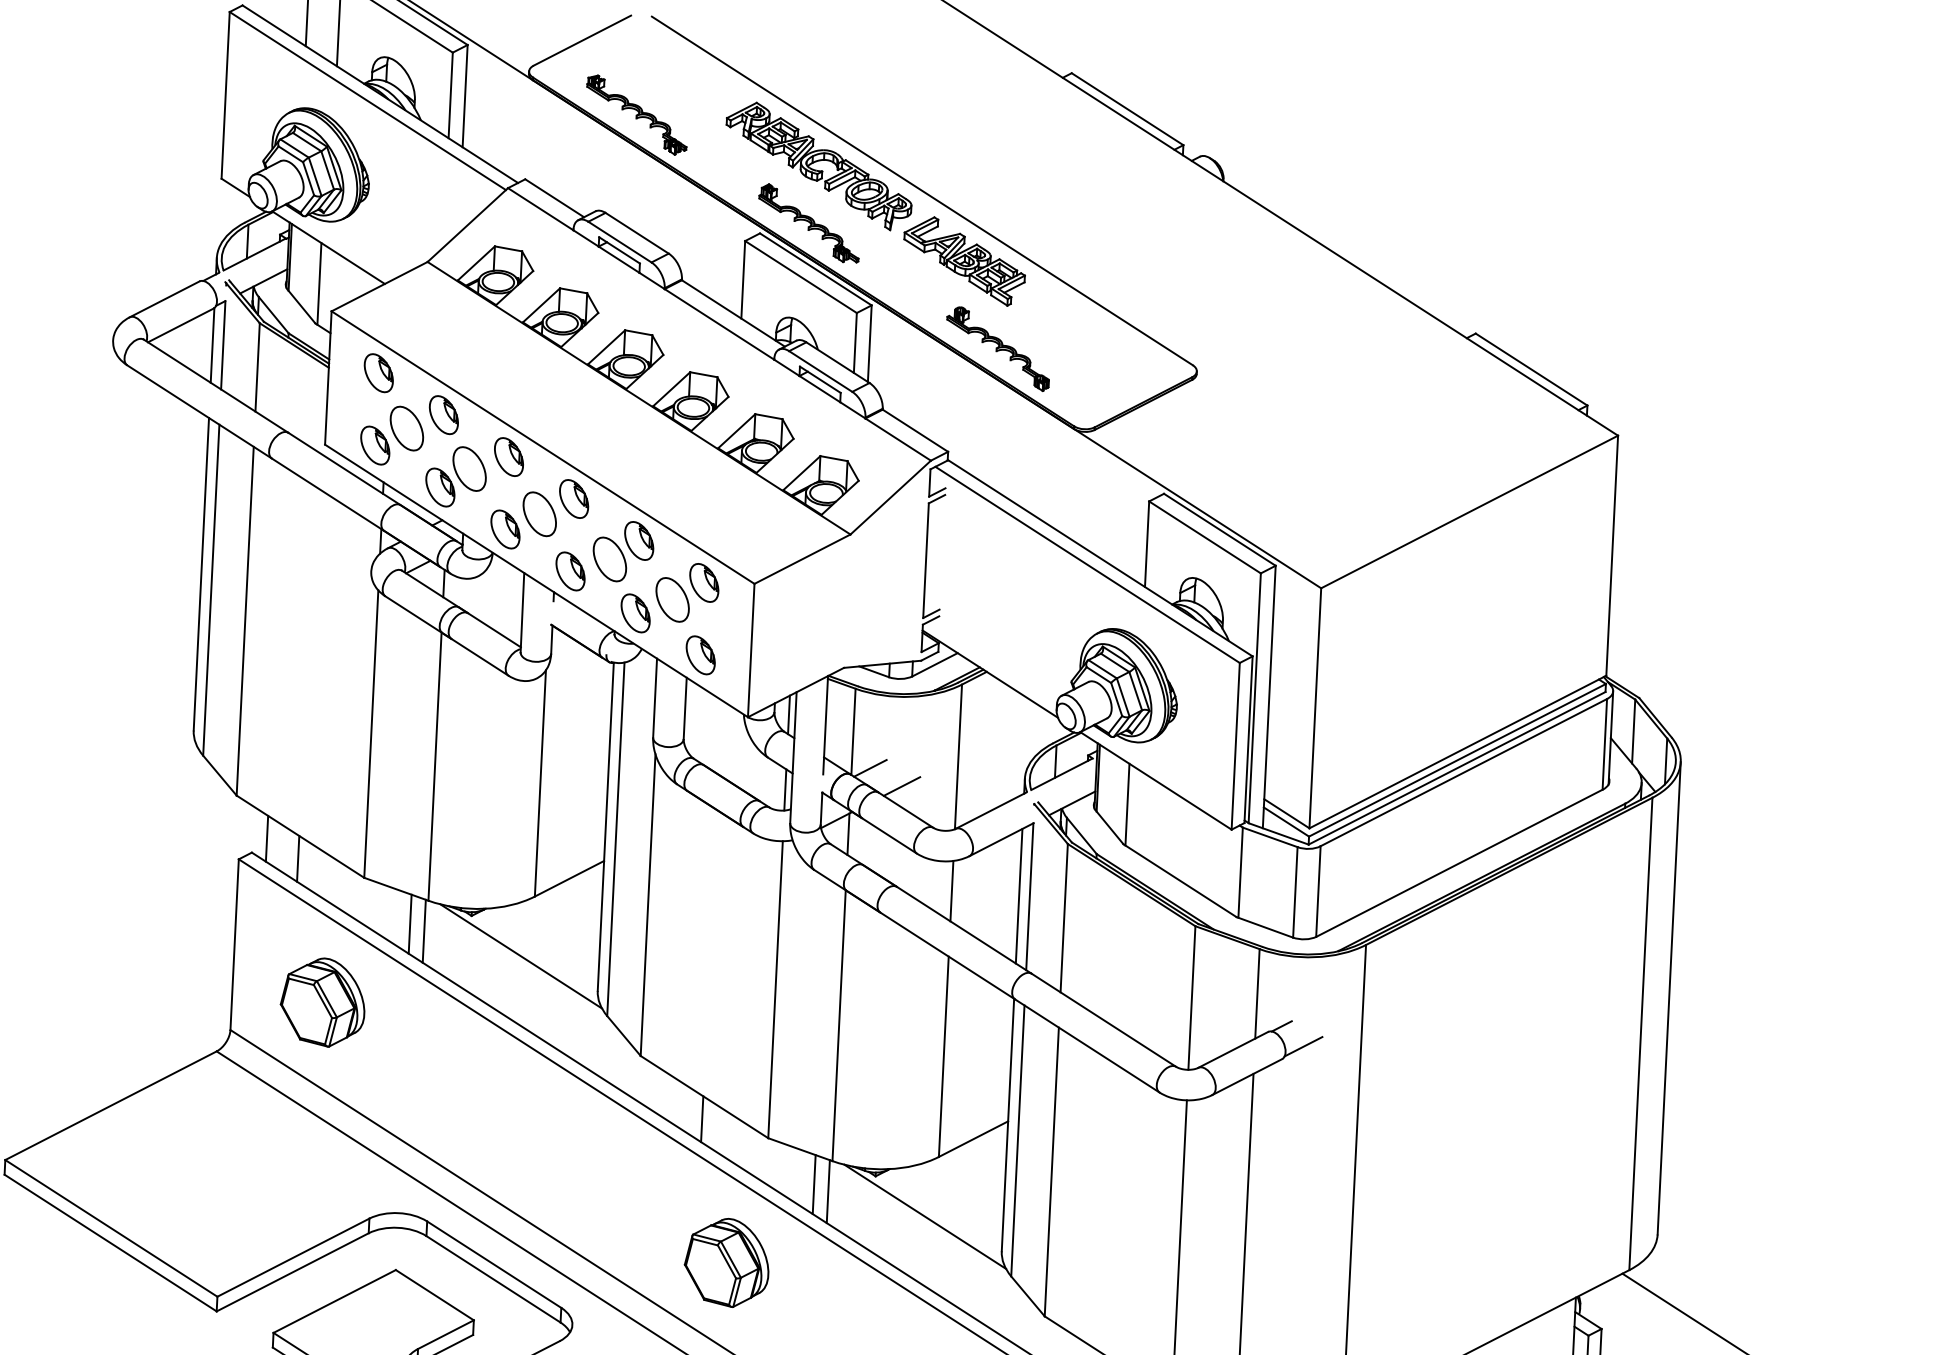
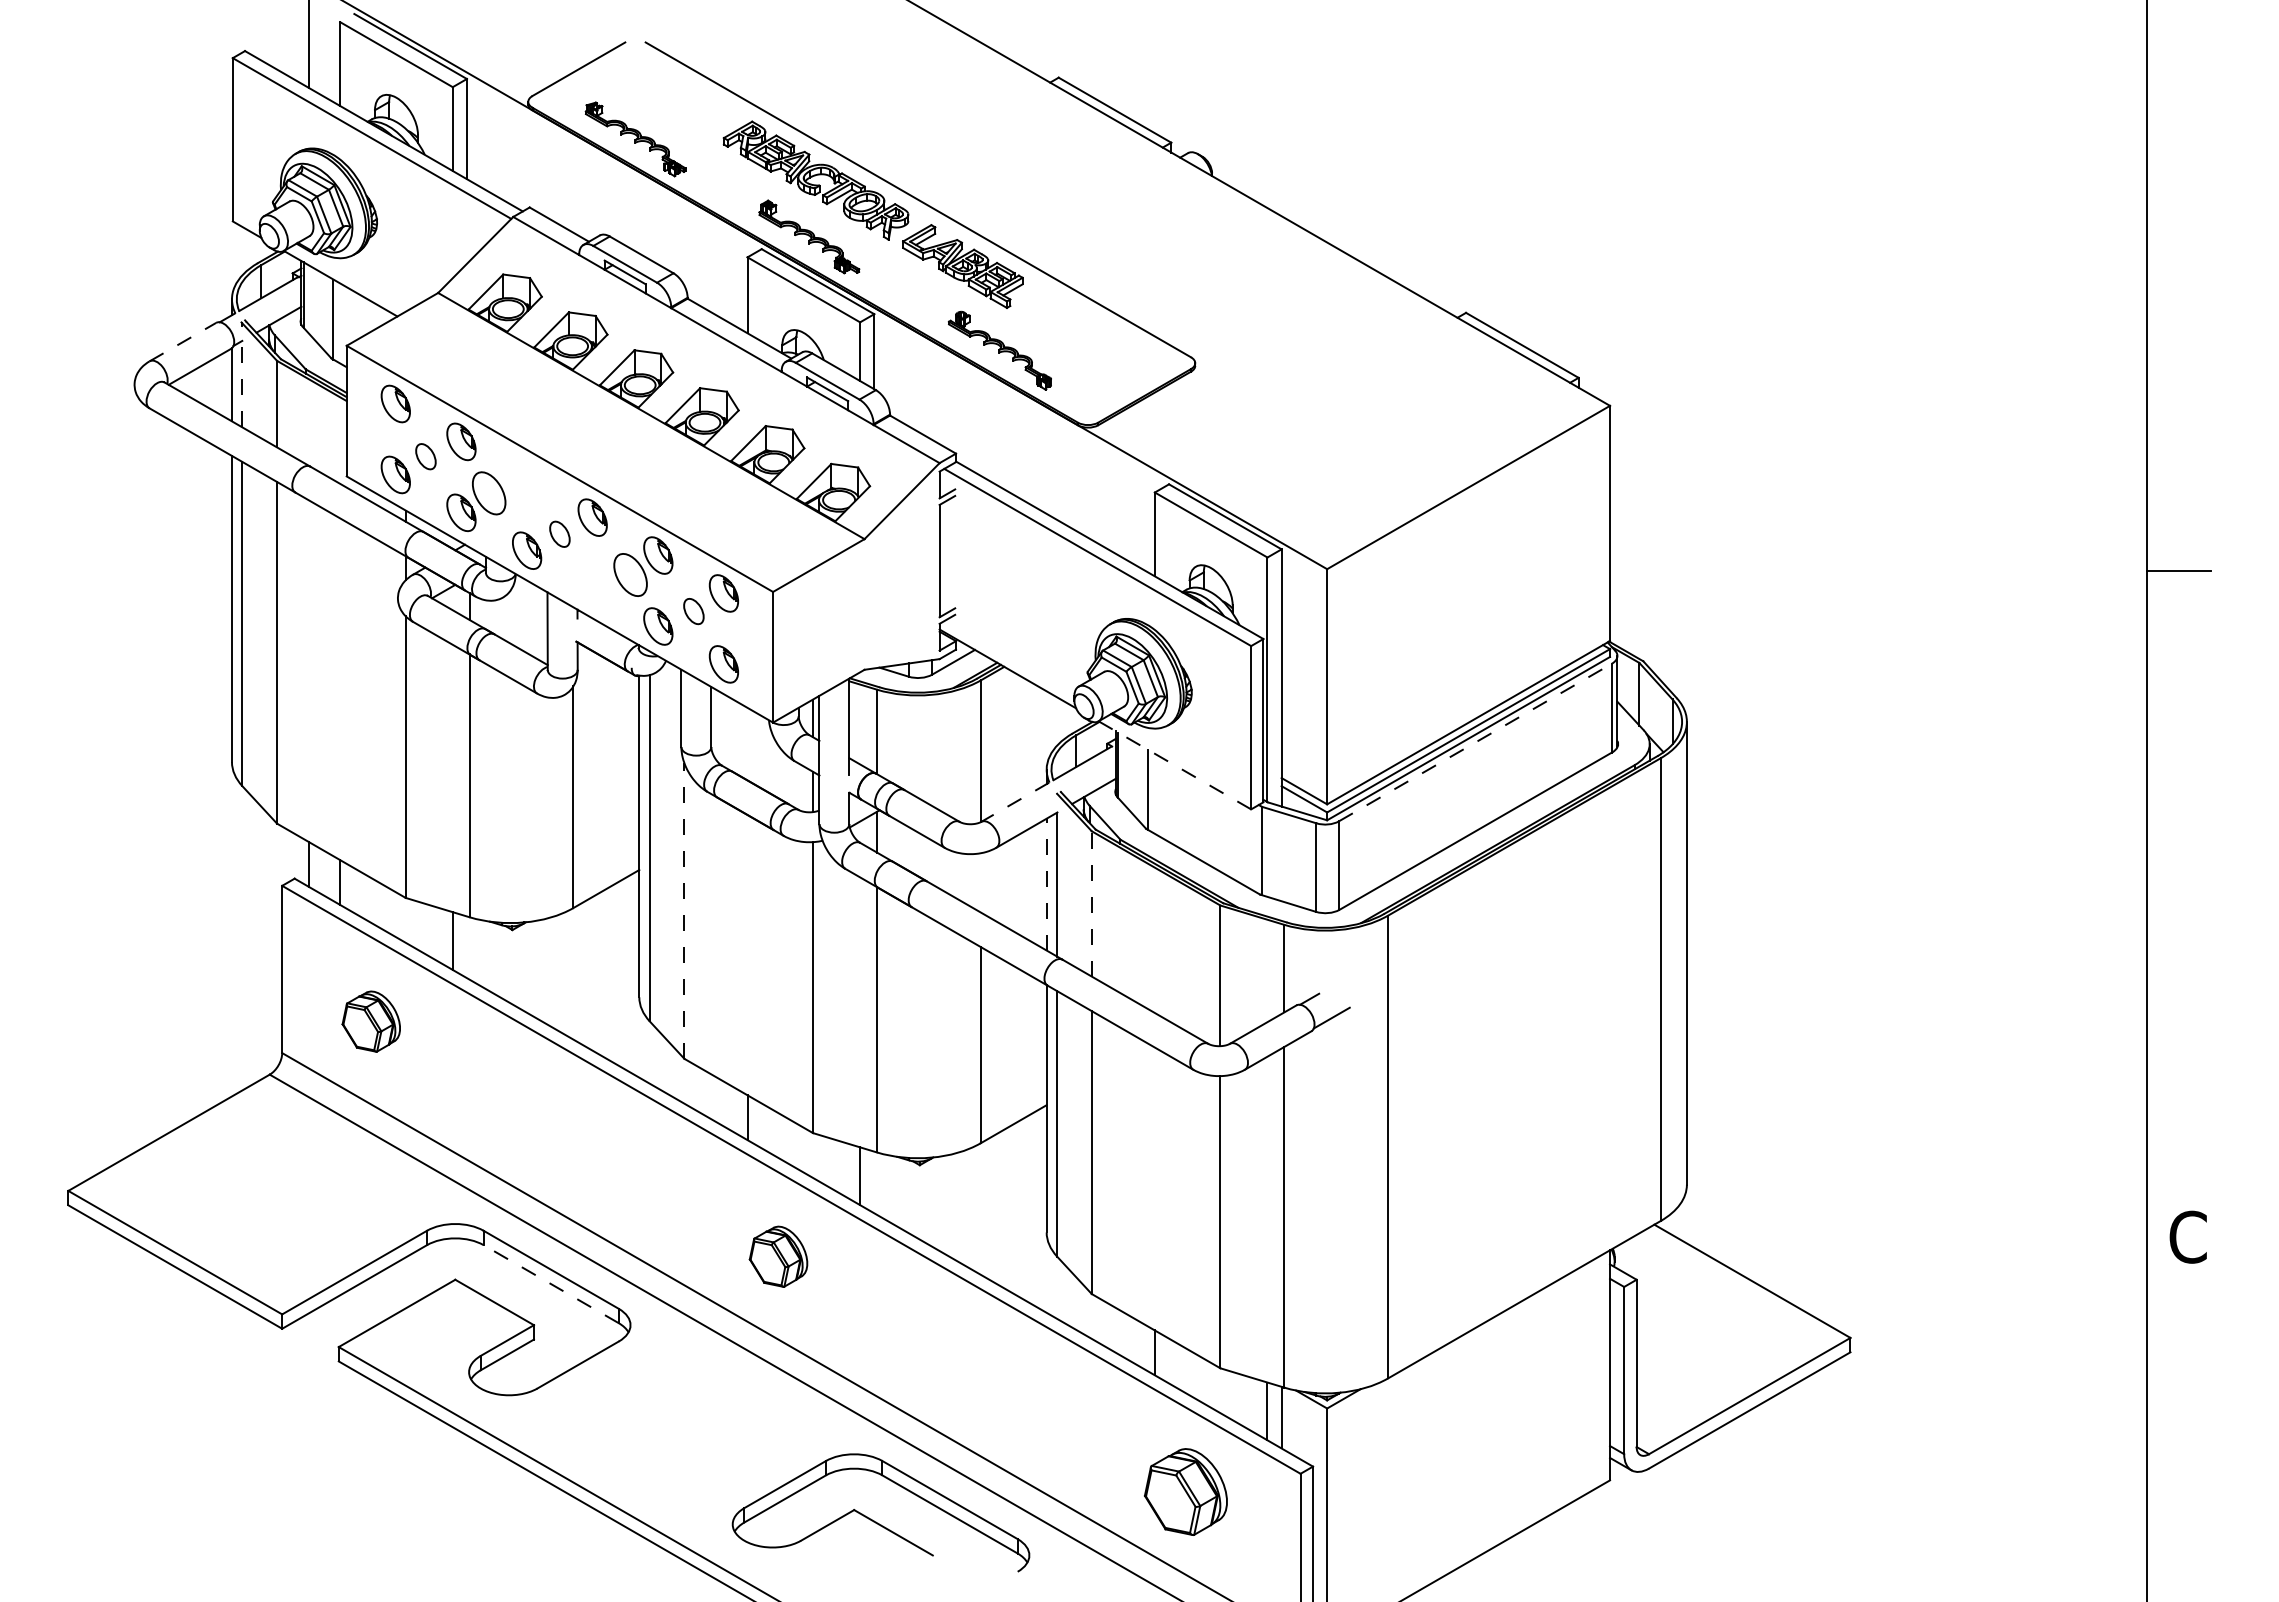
line: (165, 298) -> (183, 341), solid -> dashed
line: (223, 344) -> (242, 383), solid -> dashed
part: (406, 428) -> (425, 456), size x0.6
part: (509, 456) -> (527, 479), removed
part: (539, 514) -> (559, 534), size x0.6
part: (570, 571) -> (592, 588), removed
part: (672, 599) -> (693, 611), size x0.6
line: (869, 768) -> (894, 766), removed
line: (1463, 772) -> (1475, 742), solid -> dashed
line: (1155, 781) -> (1174, 765), solid -> dashed
line: (901, 786) -> (926, 782), removed
line: (990, 810) -> (1014, 802), solid -> dashed
line: (951, 890) -> (980, 882), removed
line: (1018, 896) -> (1046, 884), solid -> dashed
line: (648, 905) -> (684, 911), solid -> dashed
line: (1063, 917) -> (1091, 903), solid -> dashed
line: (423, 931) -> (466, 947), removed
line: (520, 956) -> (562, 967), removed
part: (323, 1002) -> (371, 1021), size x0.7
line: (828, 1191) -> (874, 1182), removed
line: (924, 1216) -> (969, 1202), removed
part: (726, 1262) -> (778, 1256), size x0.7
line: (492, 1278) -> (550, 1283), solid -> dashed

